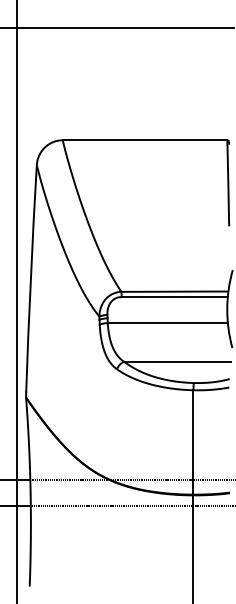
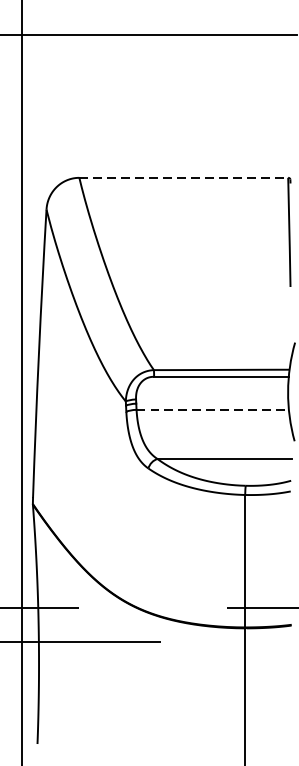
line: (145, 140) -> (184, 178), solid -> dashed
line: (168, 323) -> (213, 410), solid -> dashed

